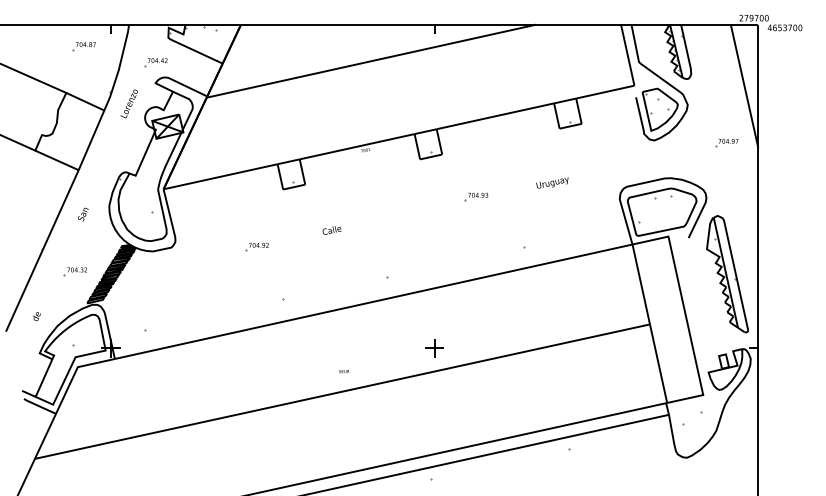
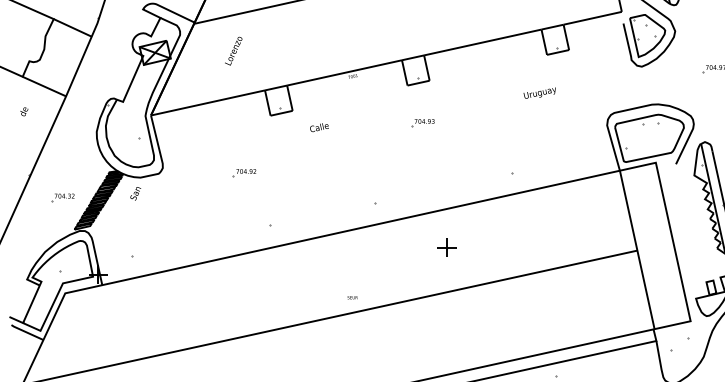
text: (128, 103) -> (232, 50), moved
text: (552, 182) -> (539, 92), moved
part: (476, 196) -> (422, 122), moved
text: (83, 214) -> (135, 193), moved
text: (331, 230) -> (318, 127), moved
text: (36, 316) -> (23, 111), moved
part: (434, 348) -> (446, 247), moved
text: (344, 371) -> (352, 297), moved

